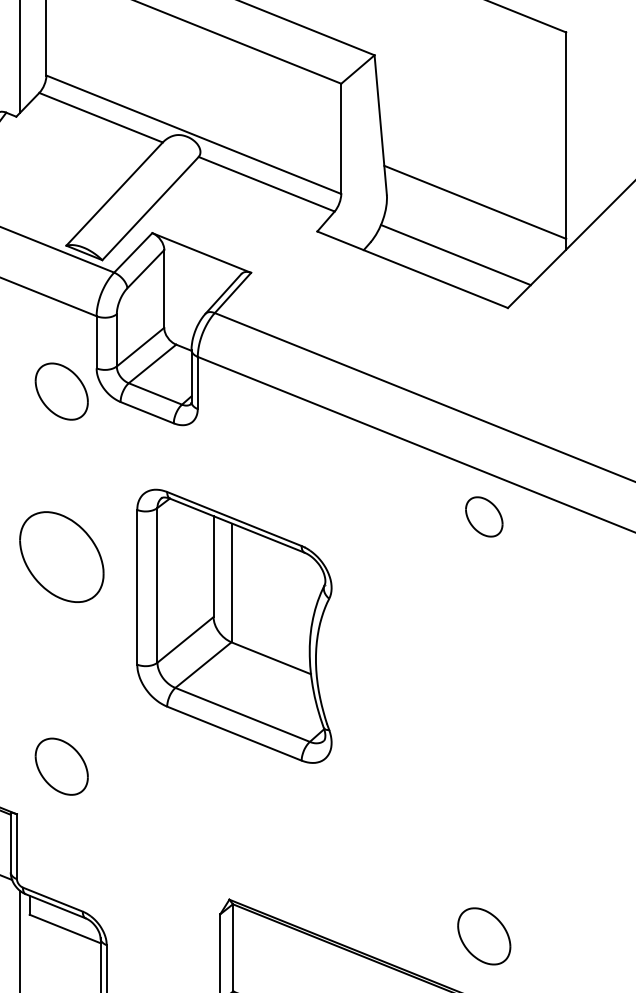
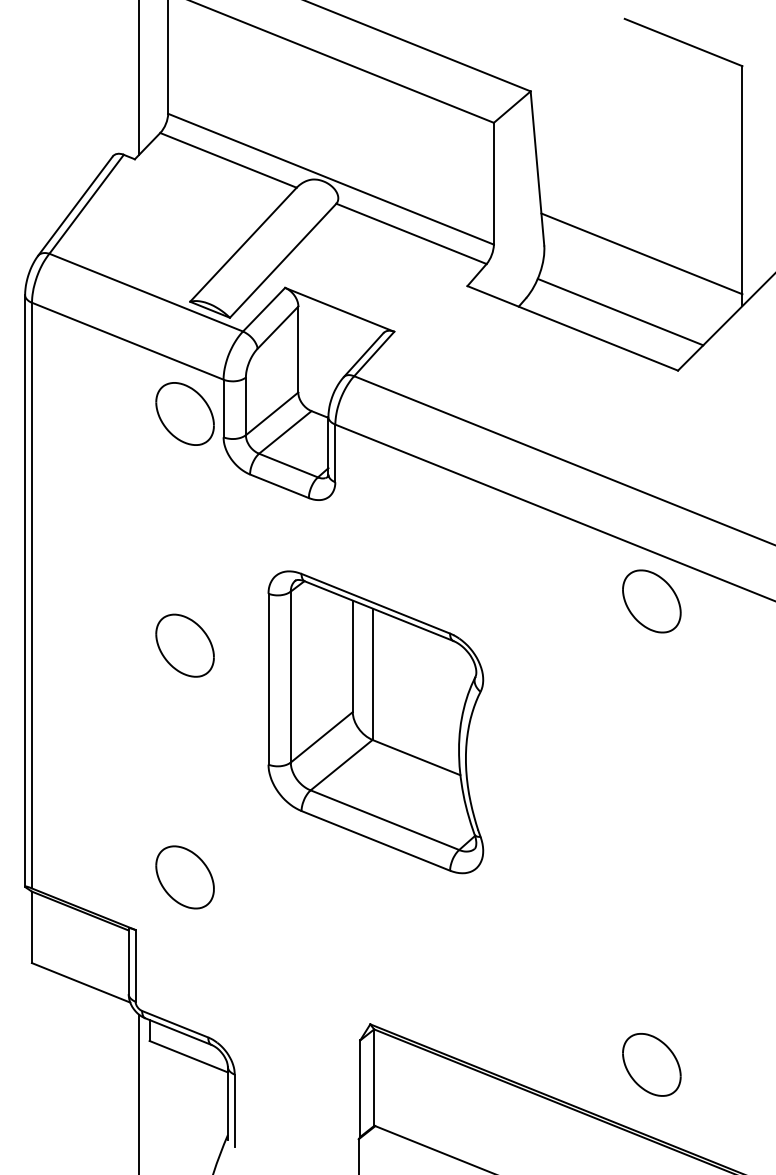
part: (61, 391) -> (184, 413), moved
part: (483, 516) -> (651, 601), size x1.43
part: (61, 556) -> (184, 645), size x0.62

